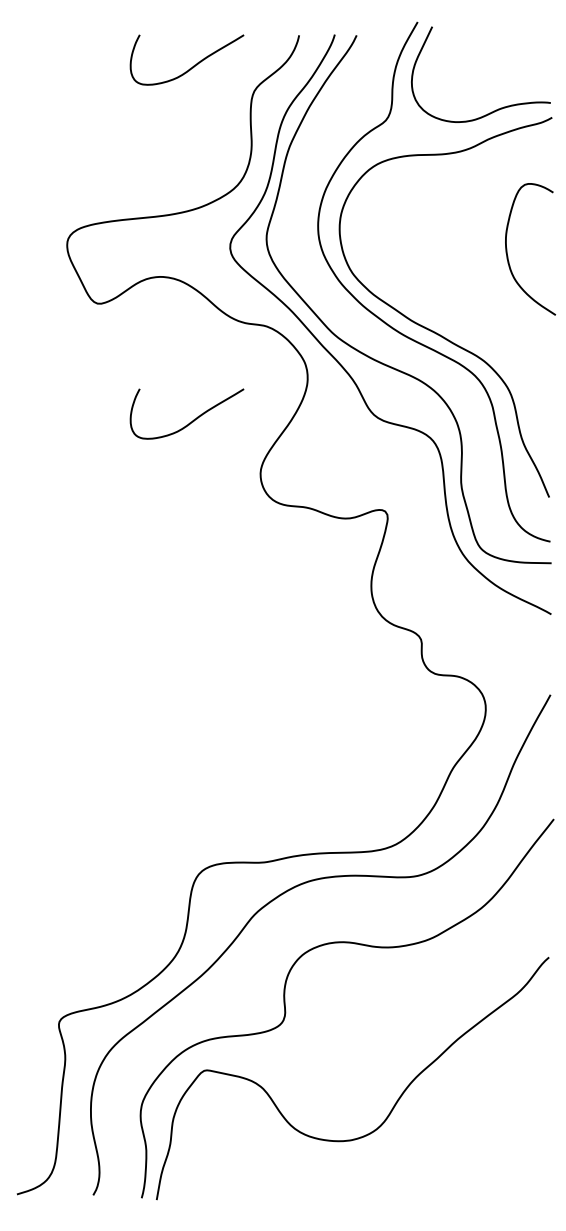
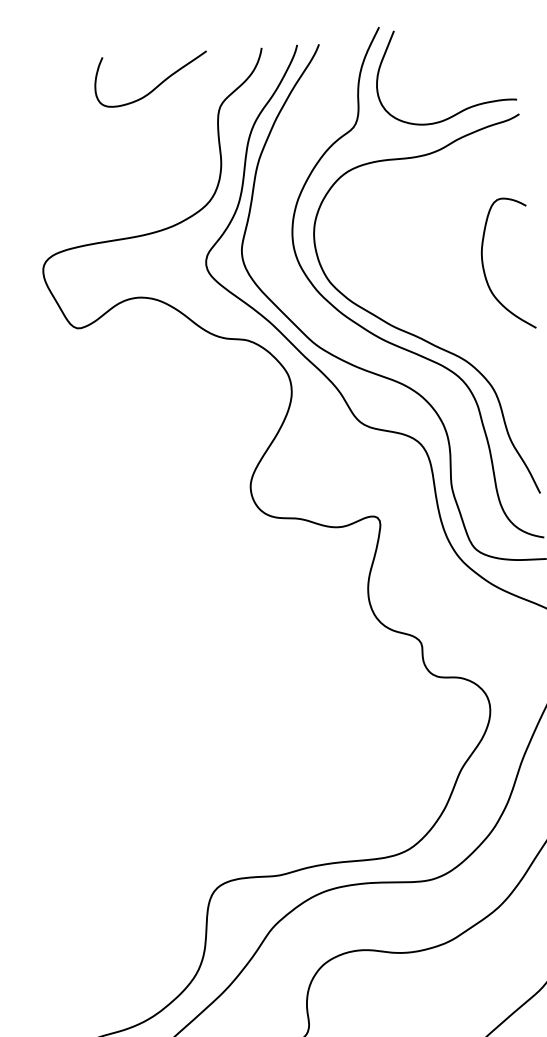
curve: (507, 249) -> (484, 265), moved
curve: (193, 419) -> (180, 437), removed

